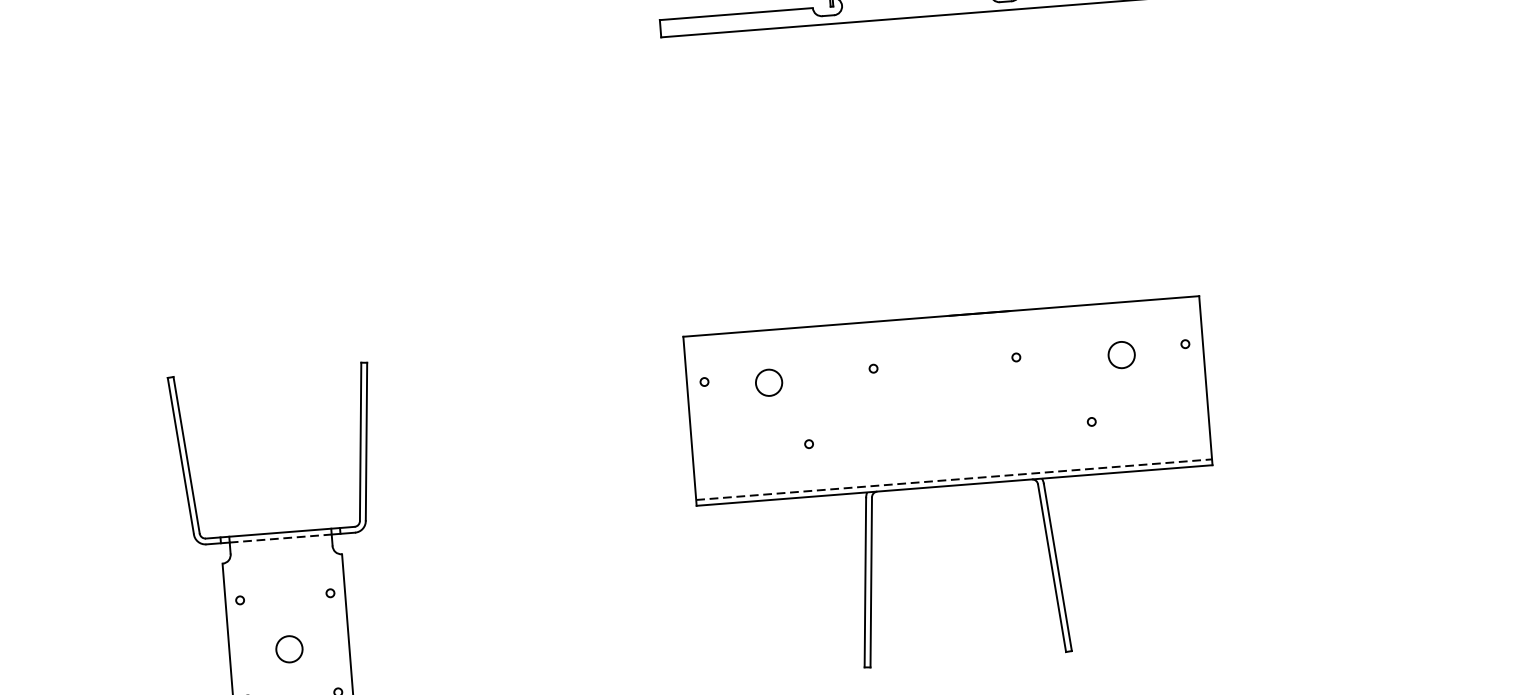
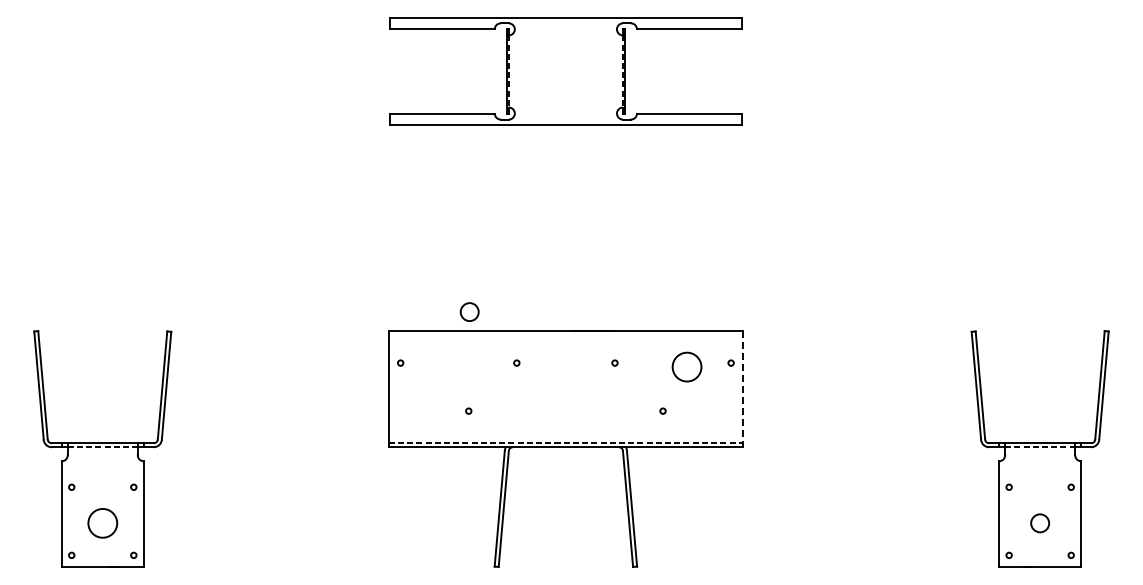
circle: (1122, 355) -> (687, 367), size x1.6
circle: (768, 381) -> (469, 311), moved
line: (1206, 381) -> (743, 389), solid -> dashed
circle: (289, 649) -> (102, 523), size x1.6

